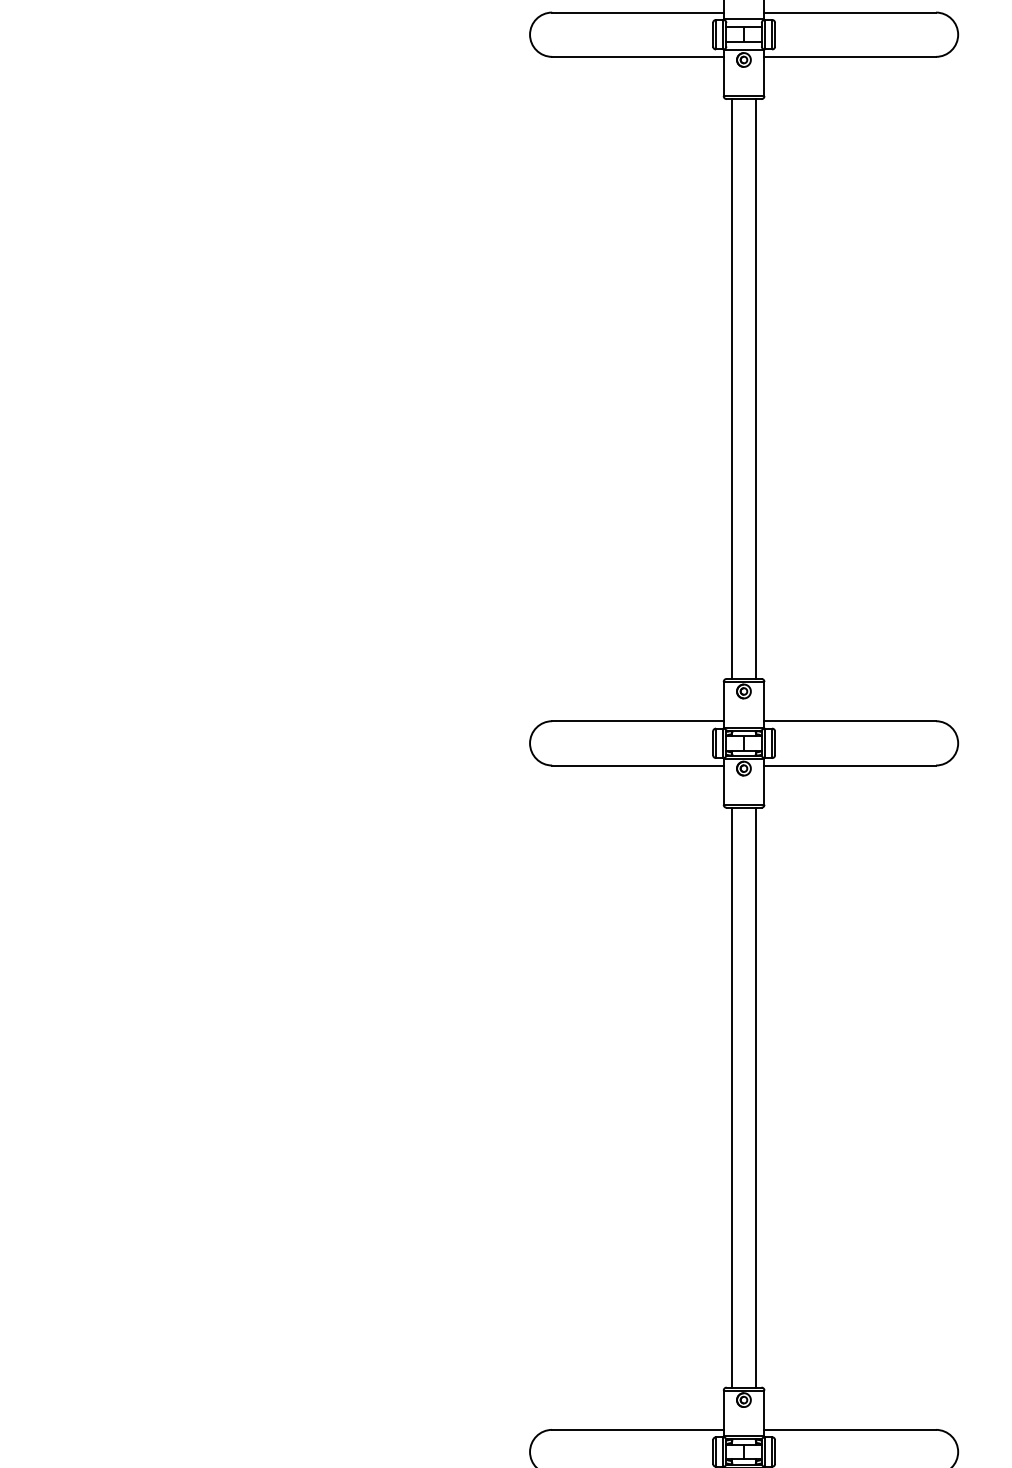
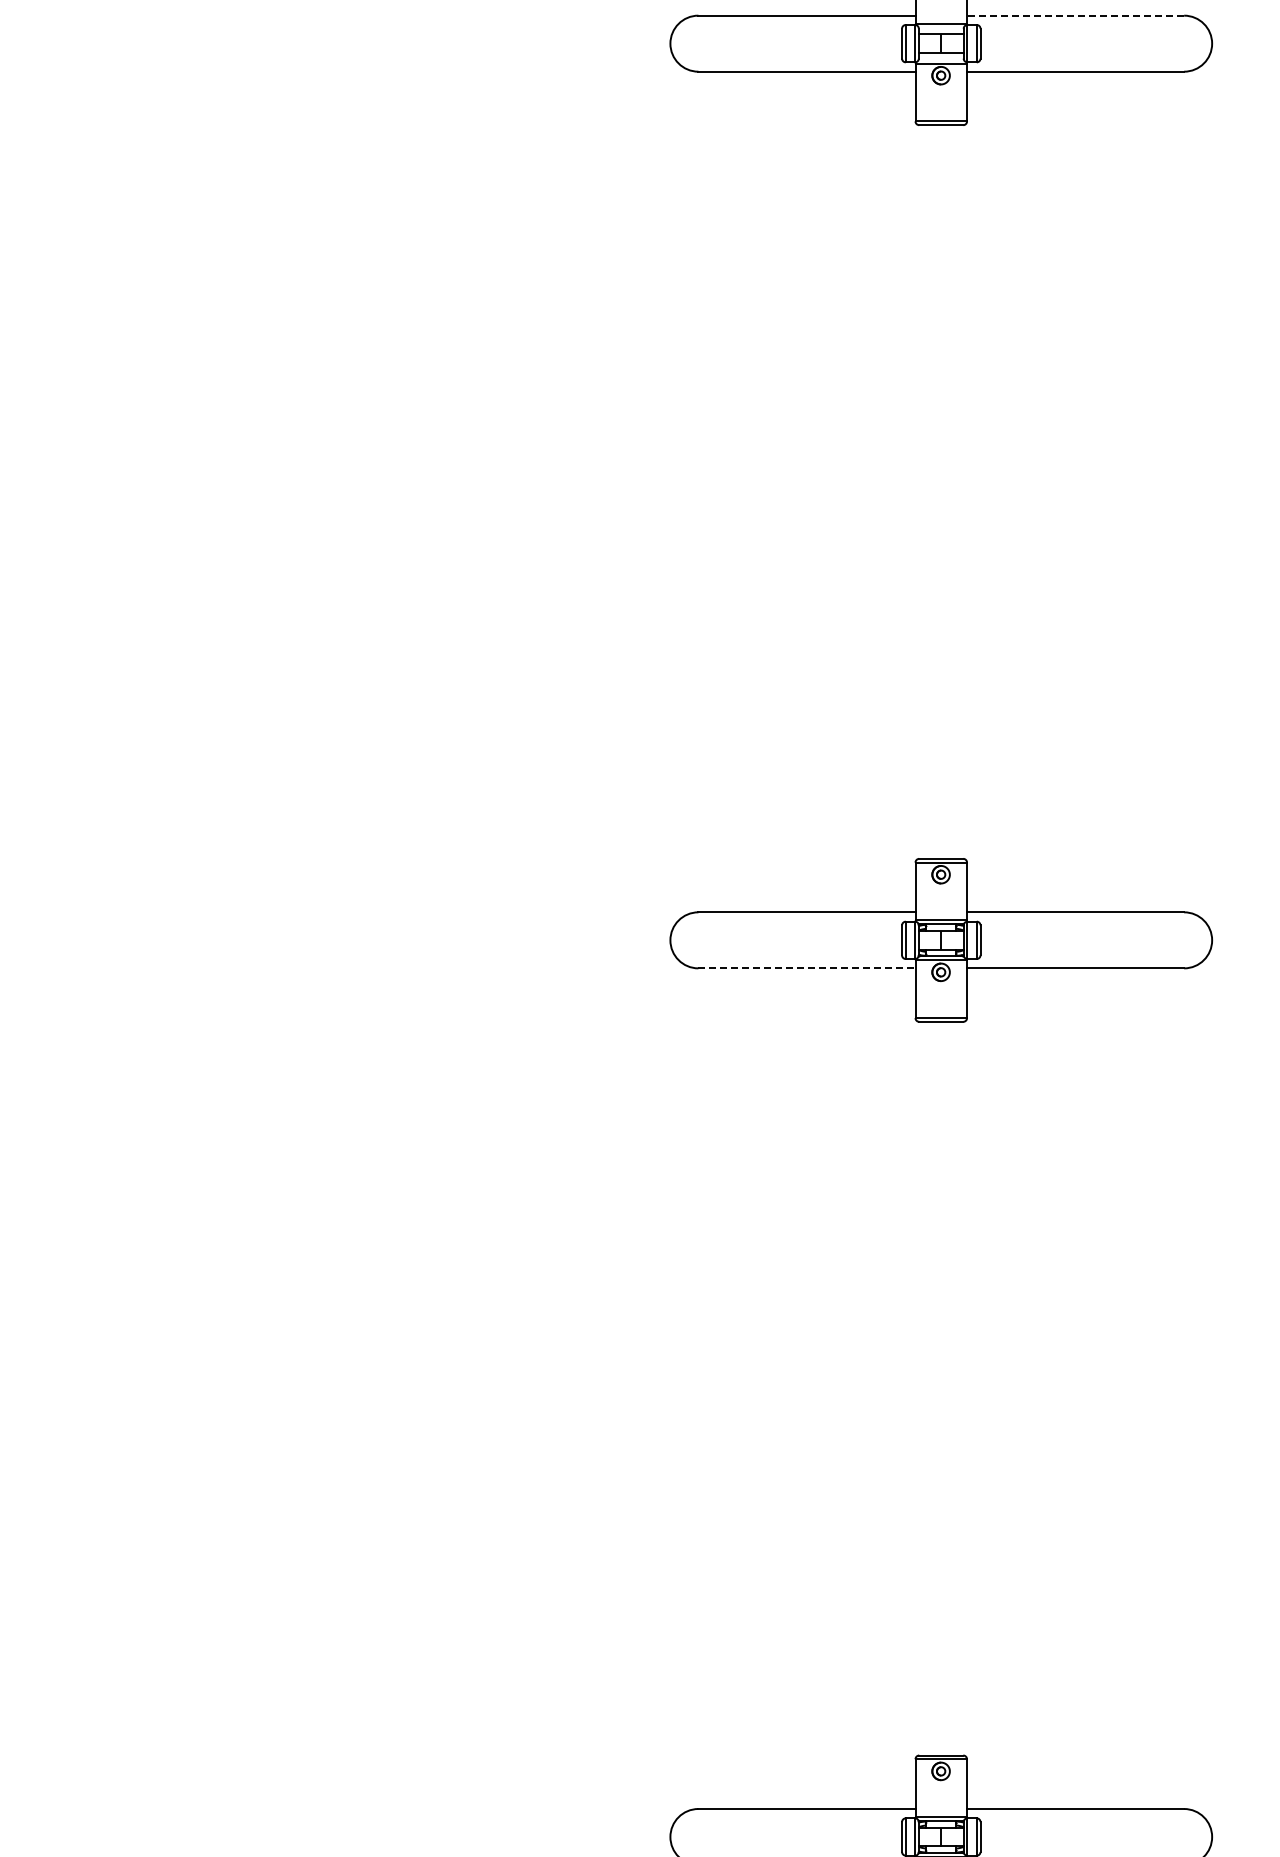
line: (850, 12) -> (1075, 15), solid -> dashed
line: (732, 388) -> (926, 491), removed
line: (756, 388) -> (956, 491), removed
line: (637, 765) -> (806, 968), solid -> dashed
line: (732, 1097) -> (926, 1388), removed
line: (756, 1097) -> (956, 1388), removed

